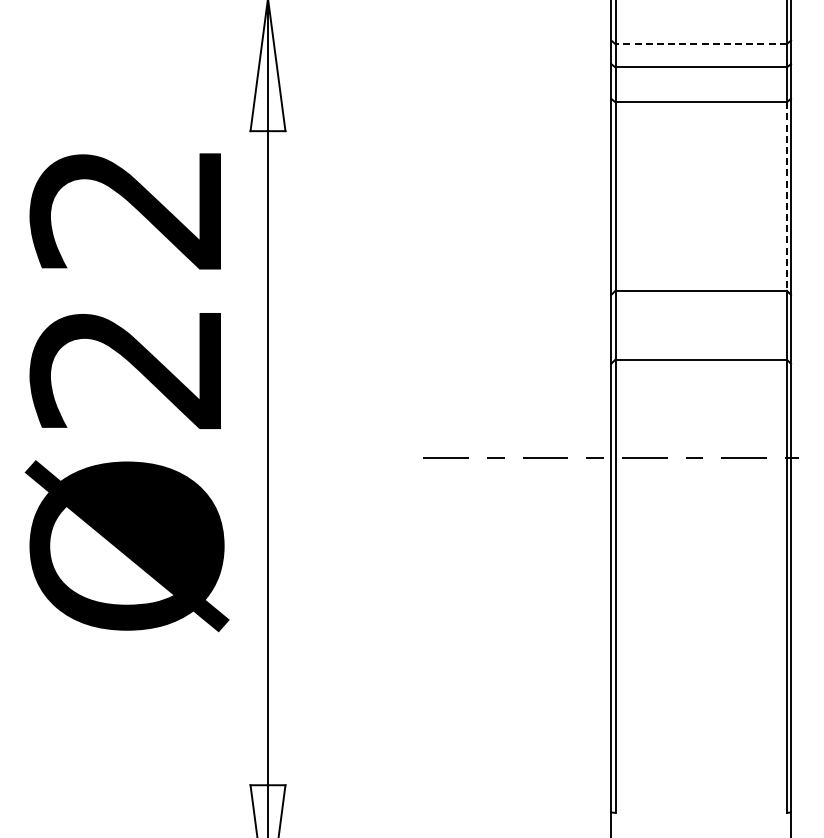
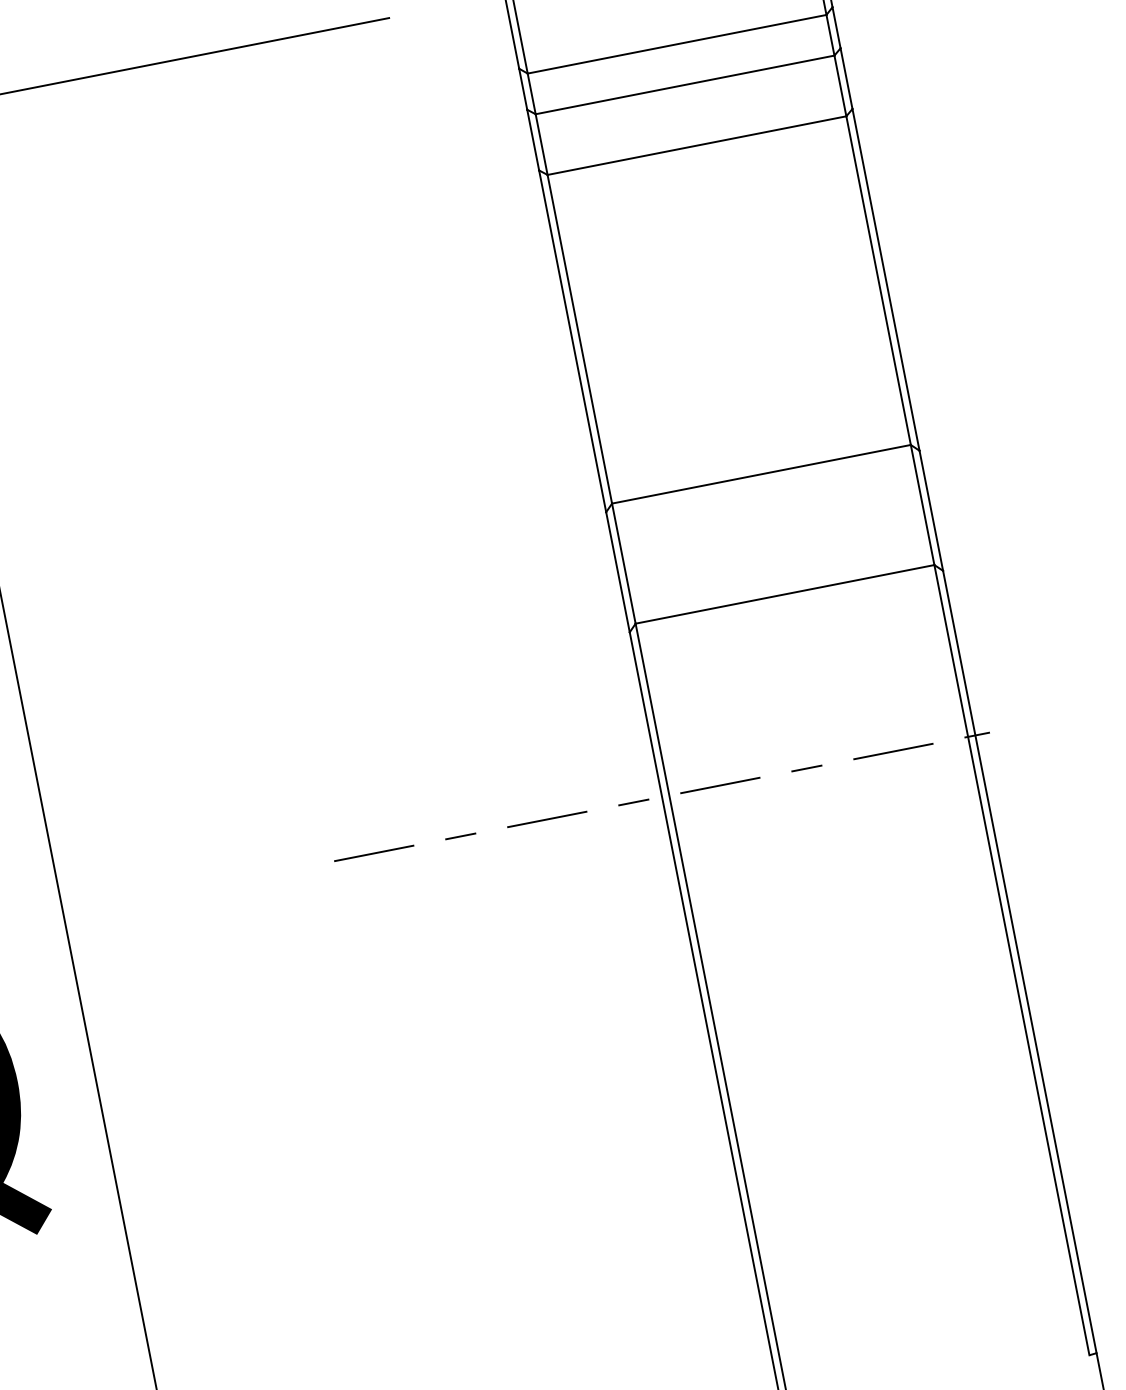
line: (701, 44) -> (677, 44), dashed -> solid
line: (786, 197) -> (878, 282), dashed -> solid

